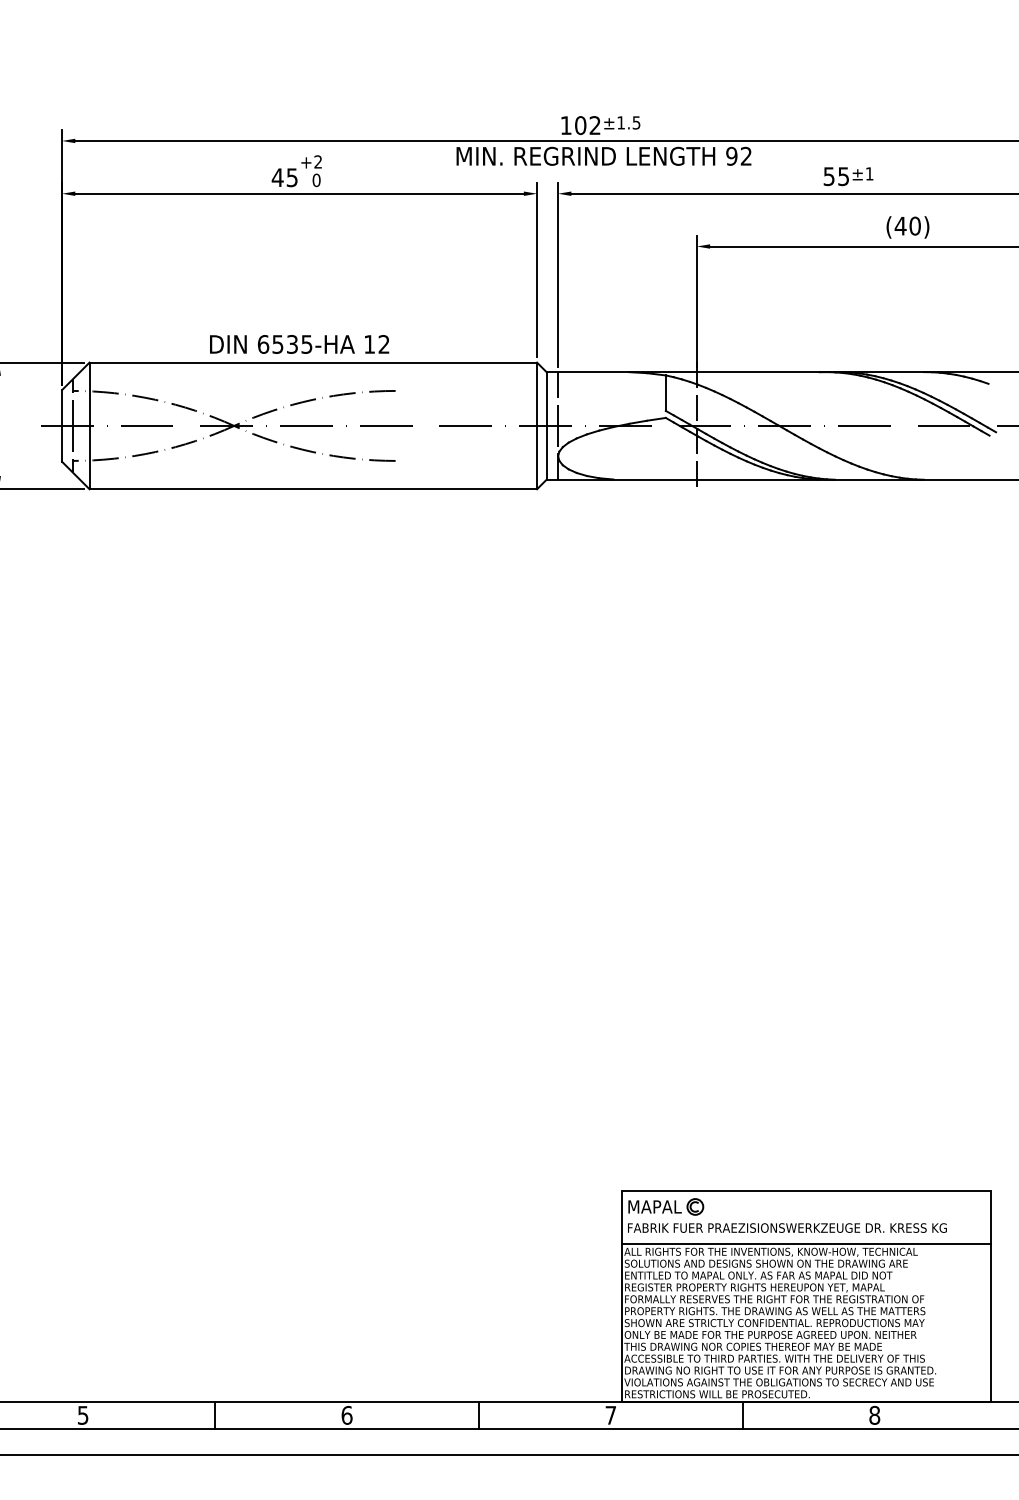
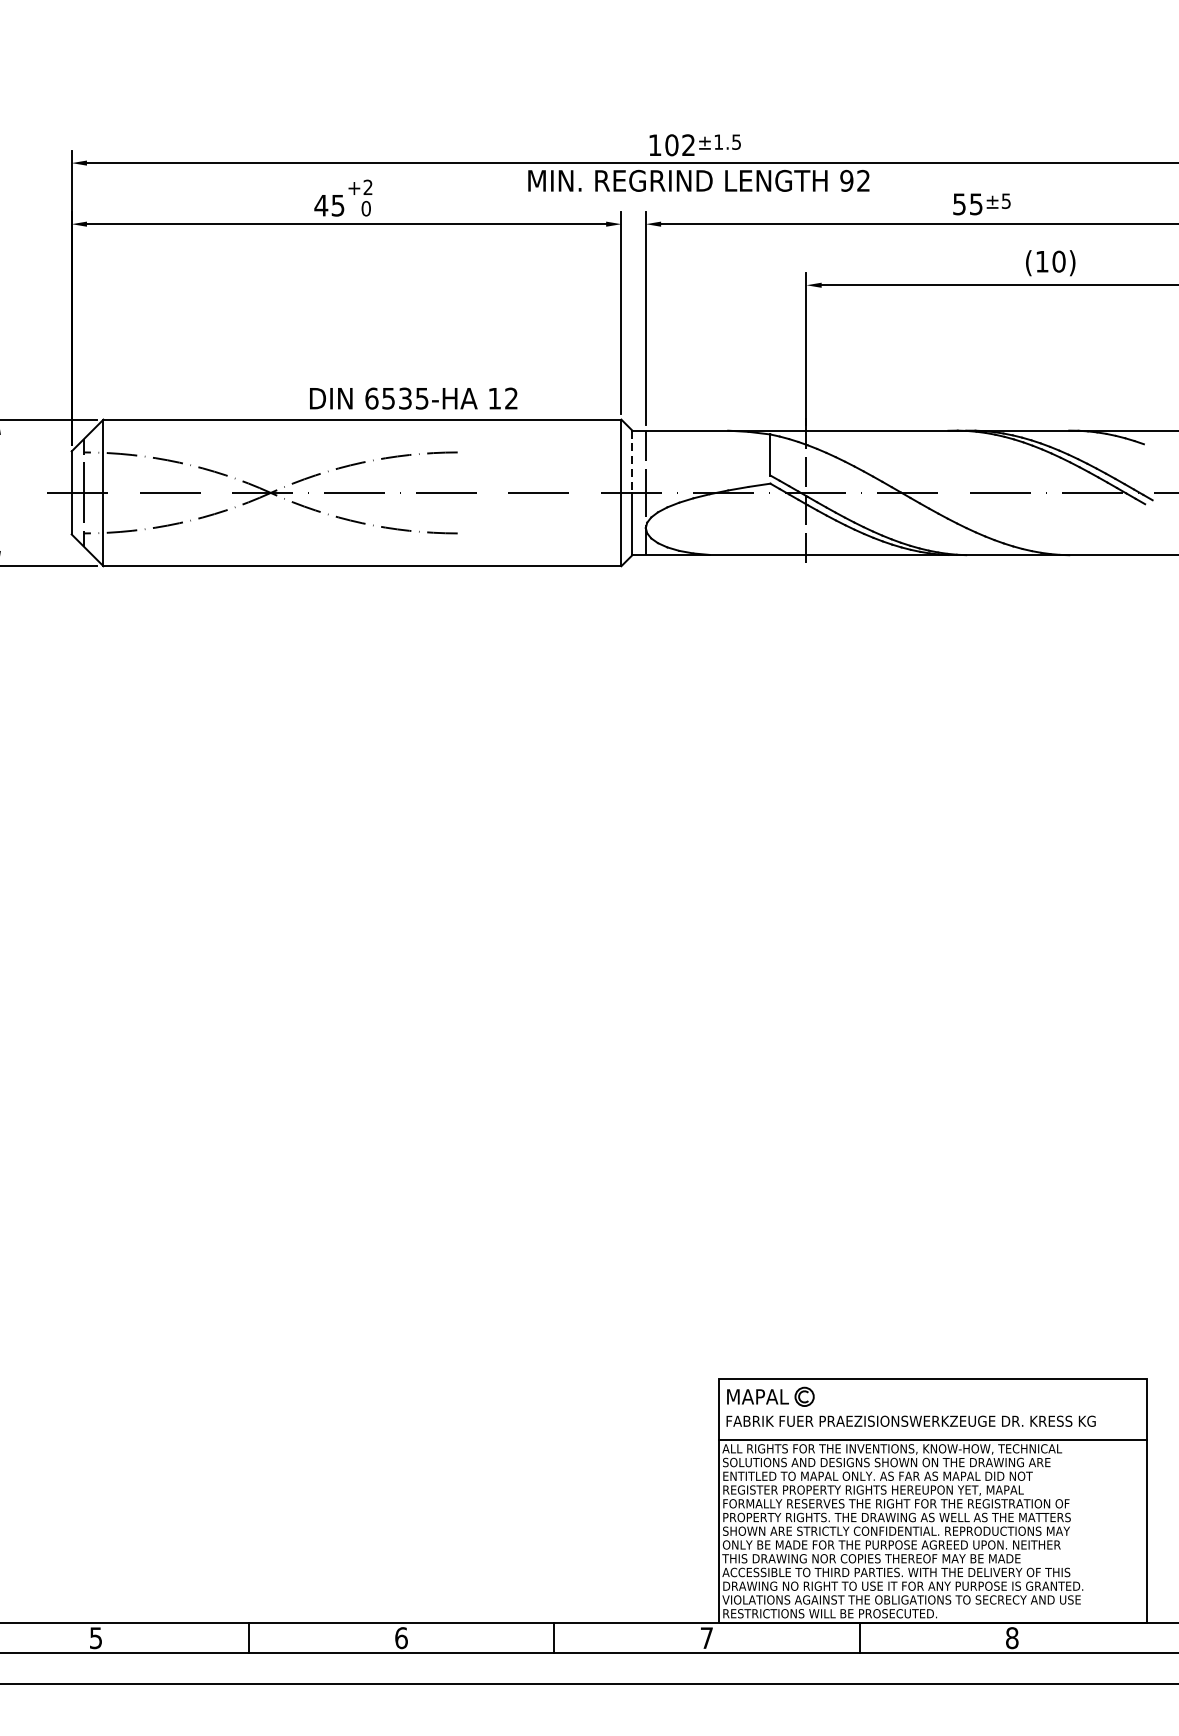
text: (869, 173) -> (1006, 200), ±1 -> ±5
text: (900, 226) -> (1042, 262), (40) -> (10)
text: (299, 344) -> (413, 398), moved
line: (546, 399) -> (632, 462), solid -> dashed

